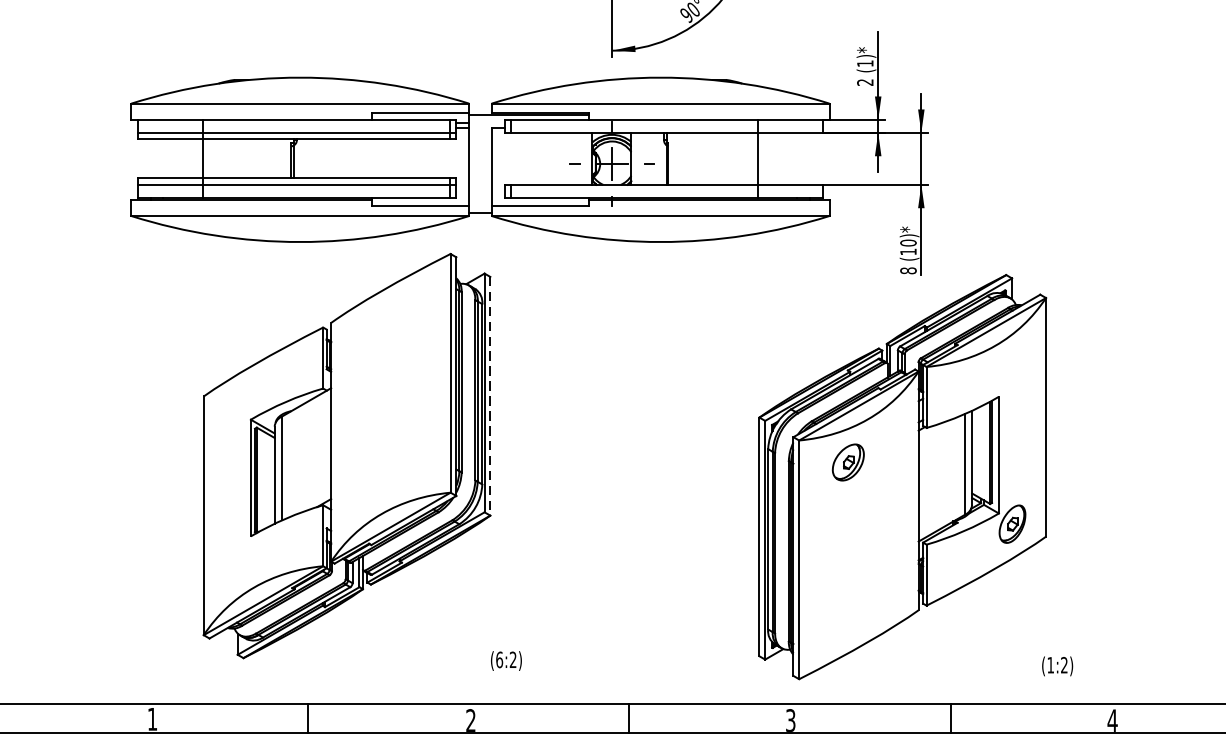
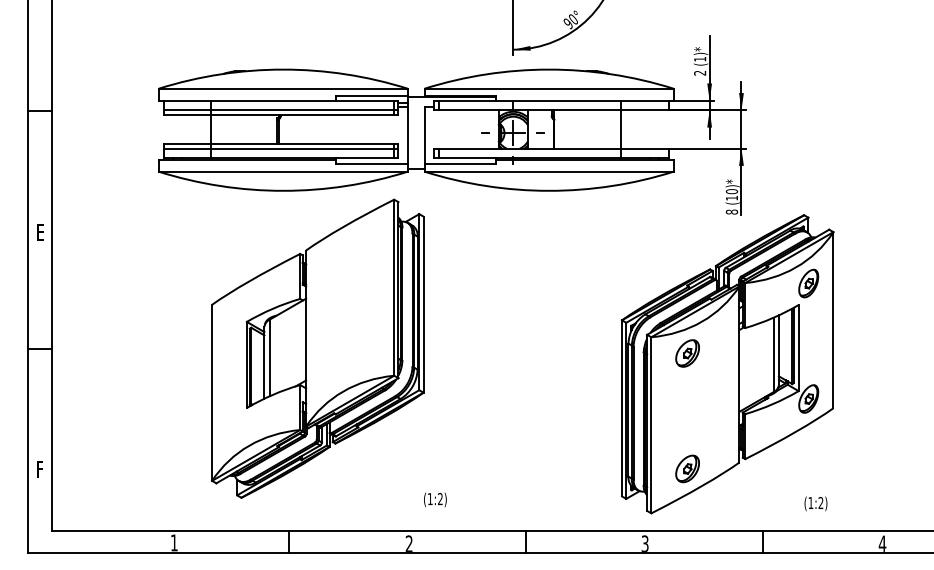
part: (1012, 367) -> (808, 283), added
line: (490, 397) -> (423, 305), dashed -> solid
part: (848, 618) -> (687, 468), added
text: (498, 660) -> (429, 499), (6:2) -> (1:2)
text: (1056, 665) -> (815, 503), moved

